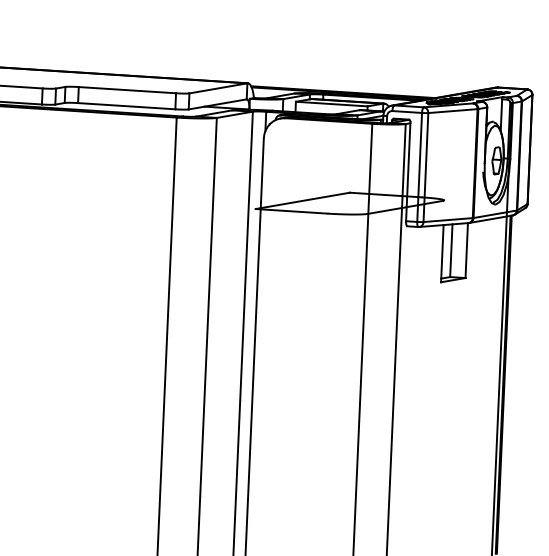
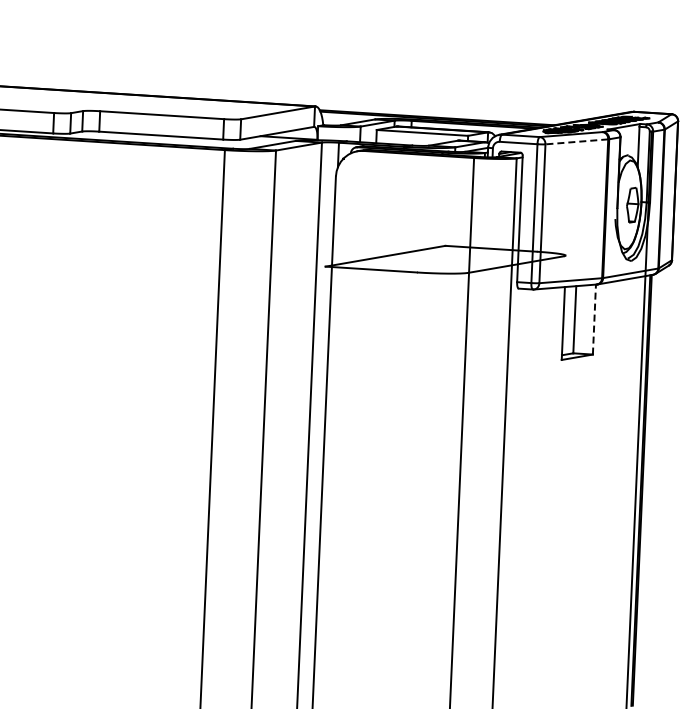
line: (452, 110) -> (576, 141), solid -> dashed
line: (466, 250) -> (594, 319), solid -> dashed

